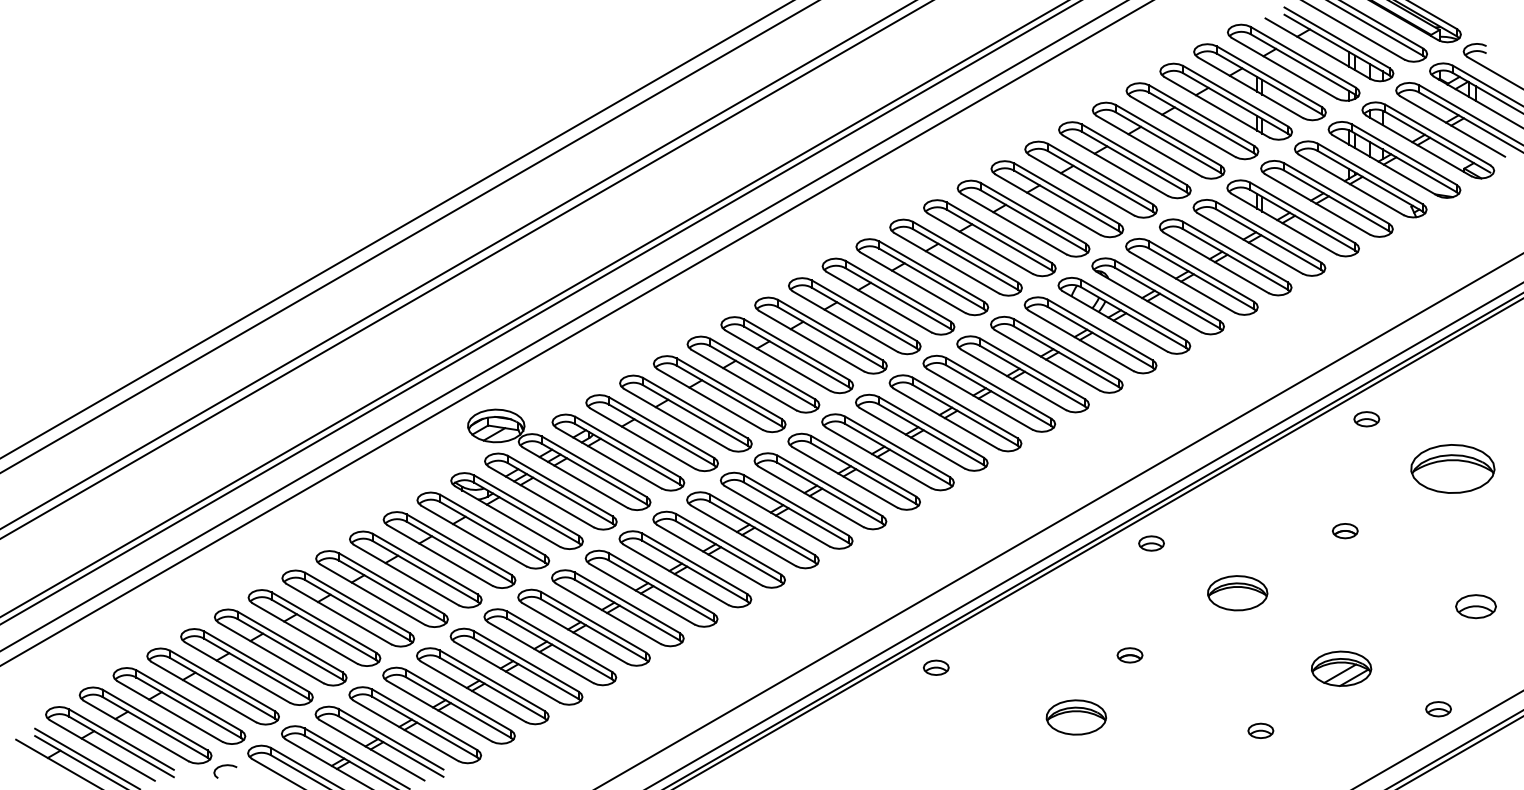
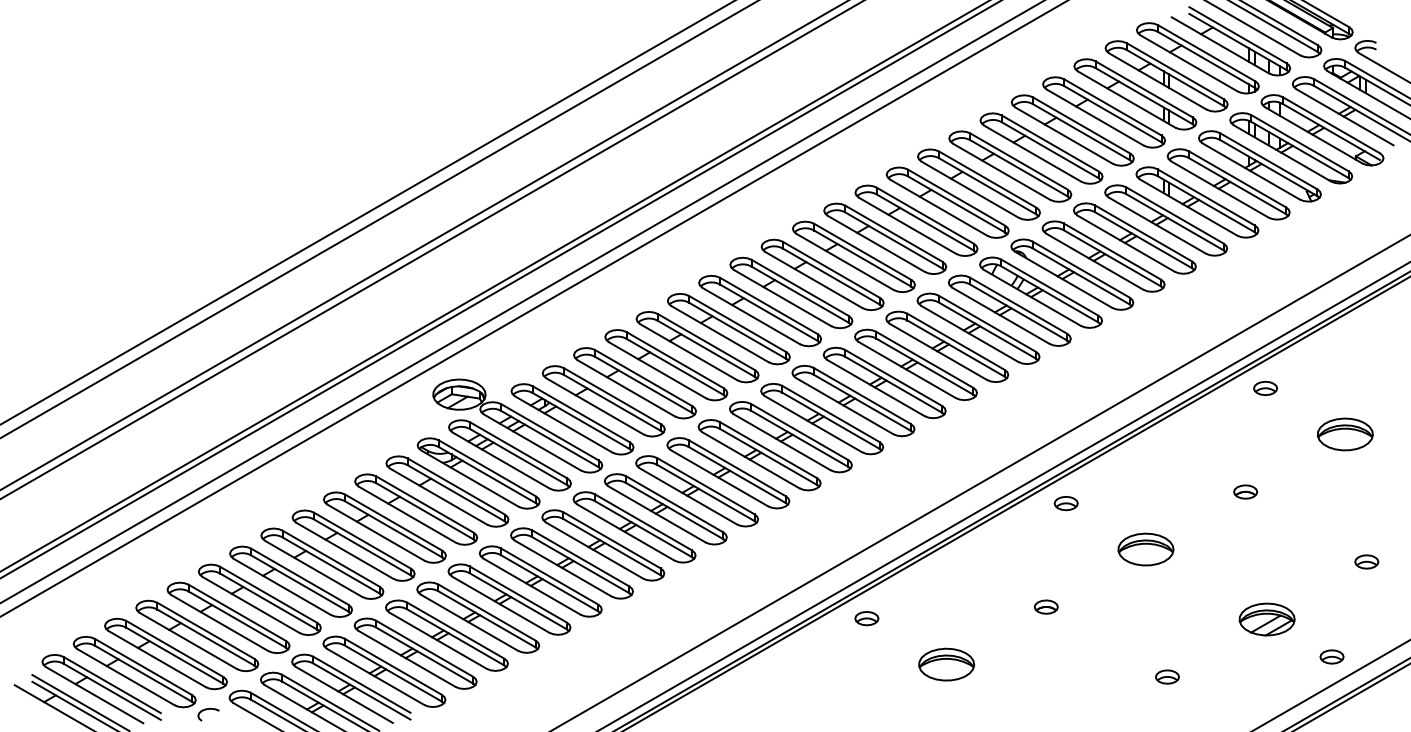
part: (1453, 468) -> (1345, 434), size x0.71
part: (1475, 606) -> (1366, 561), size x0.62
part: (1340, 668) -> (1266, 619), moved
part: (1076, 717) -> (946, 664), moved

